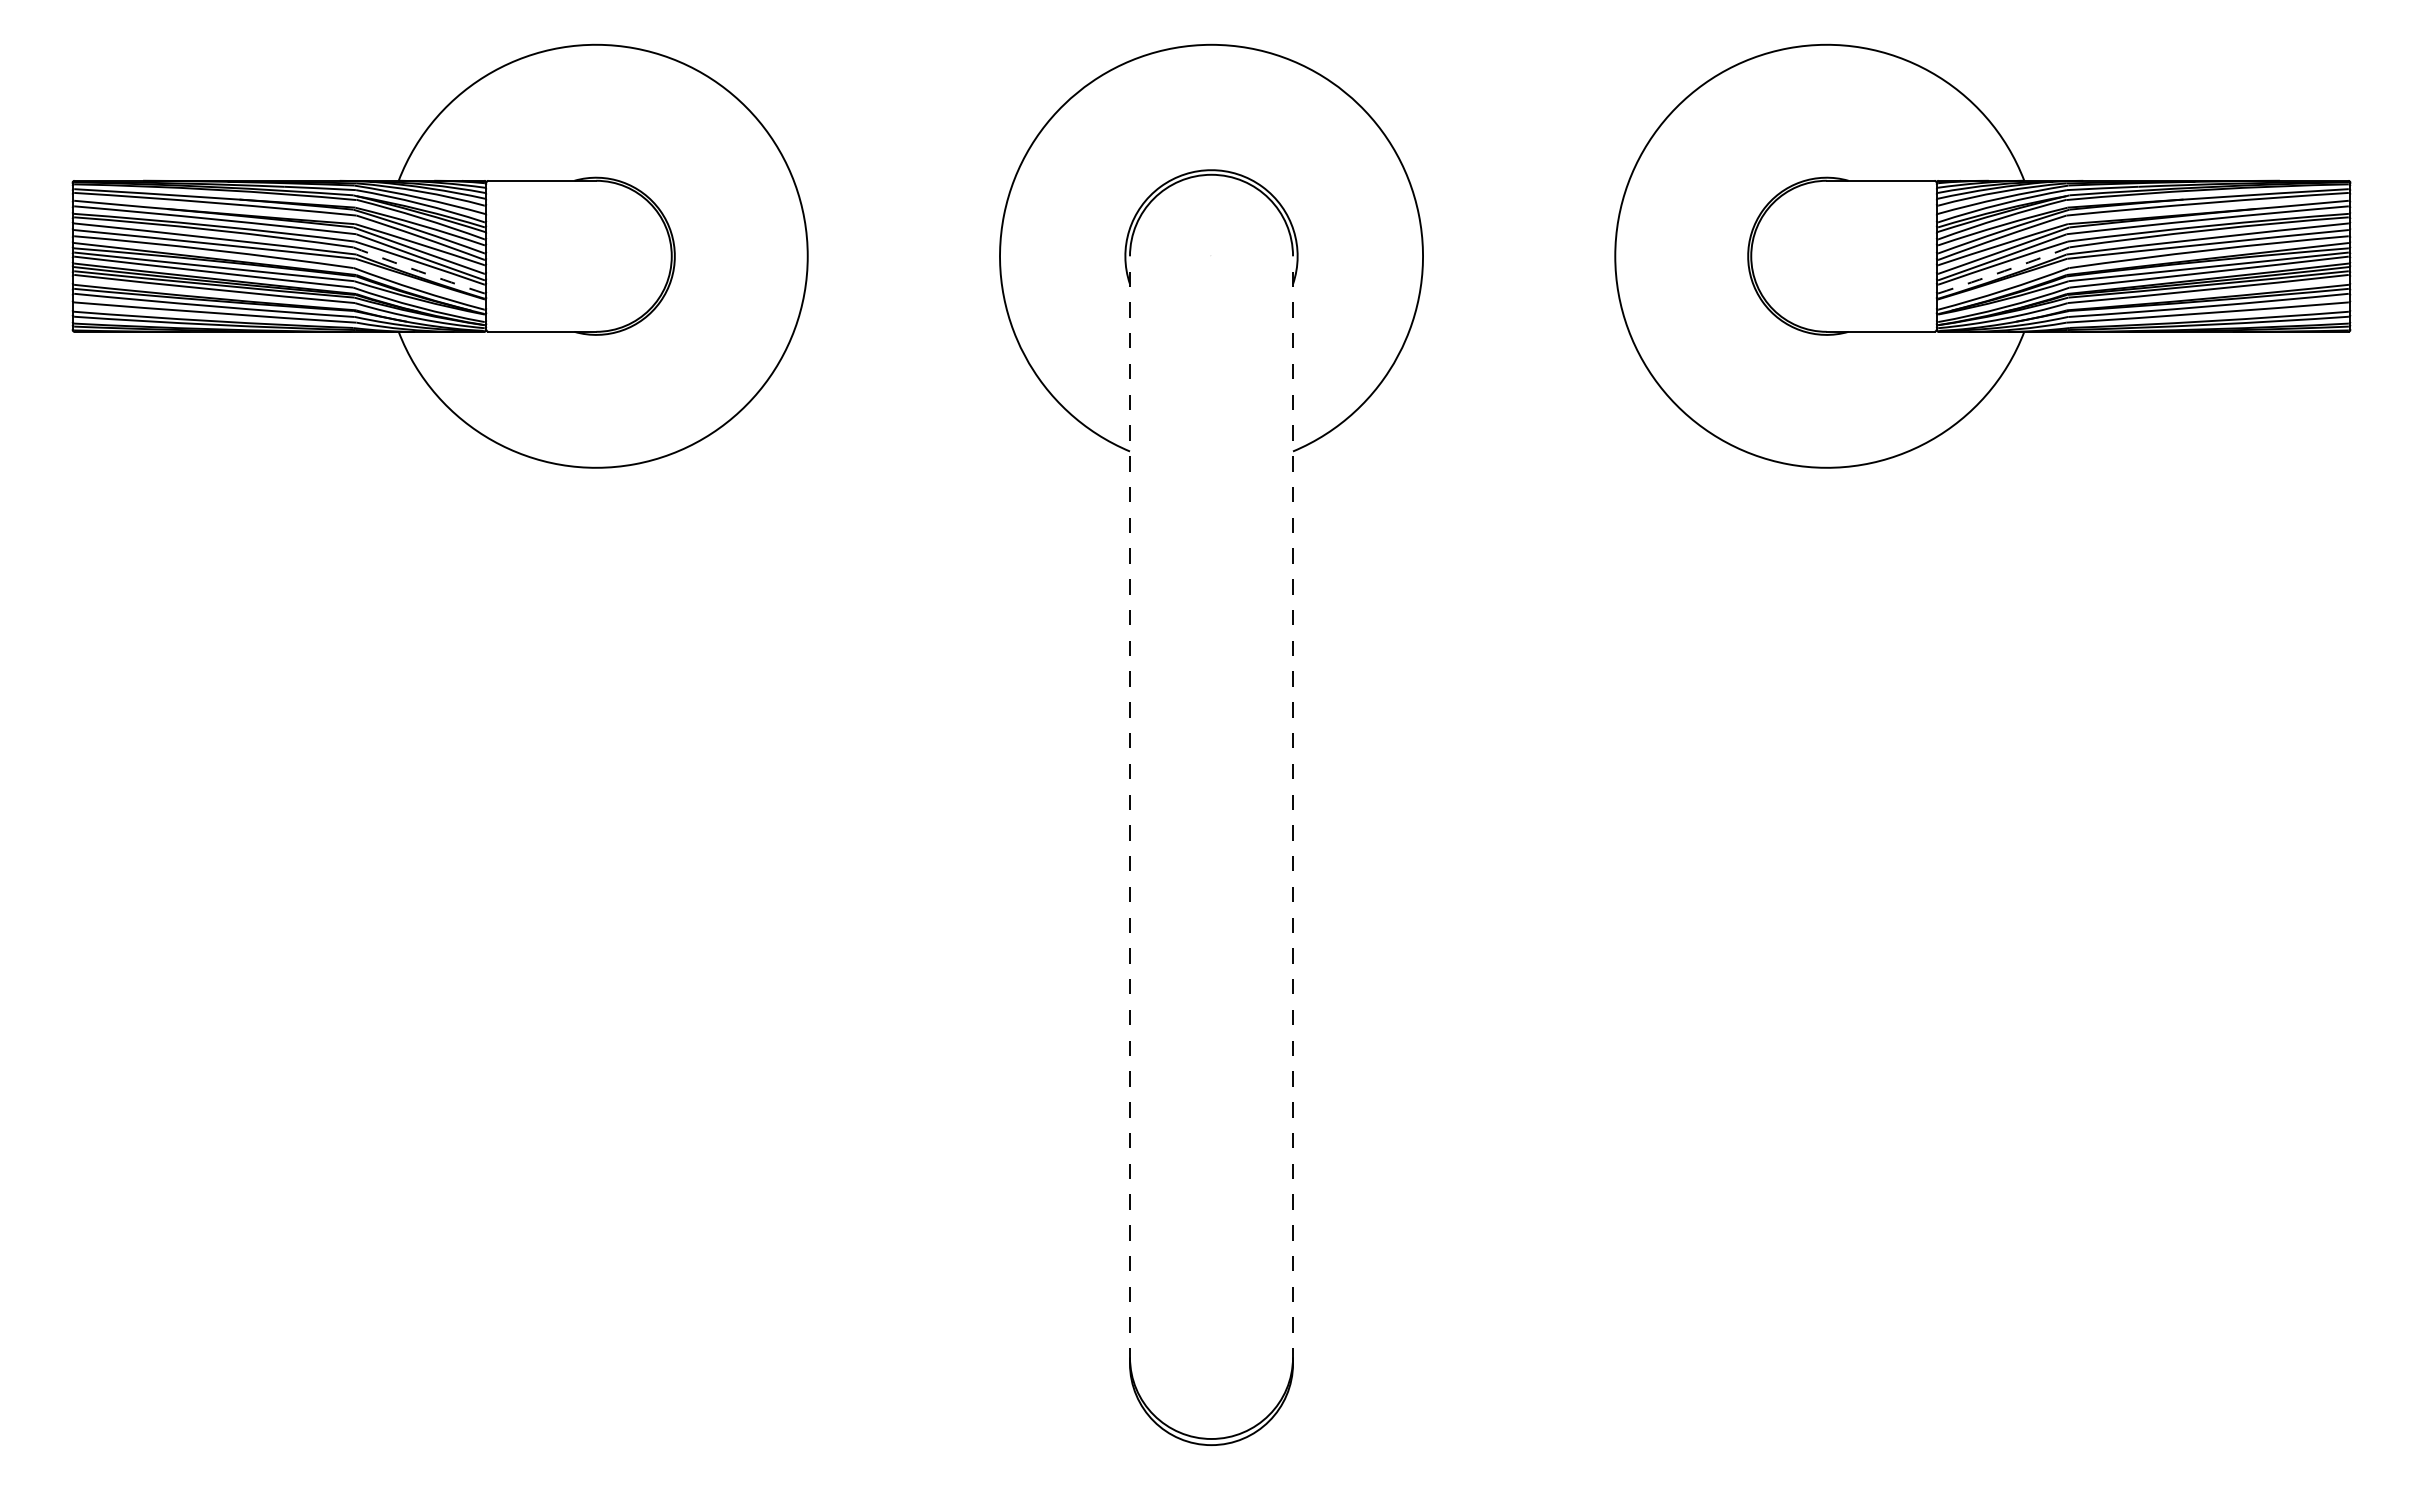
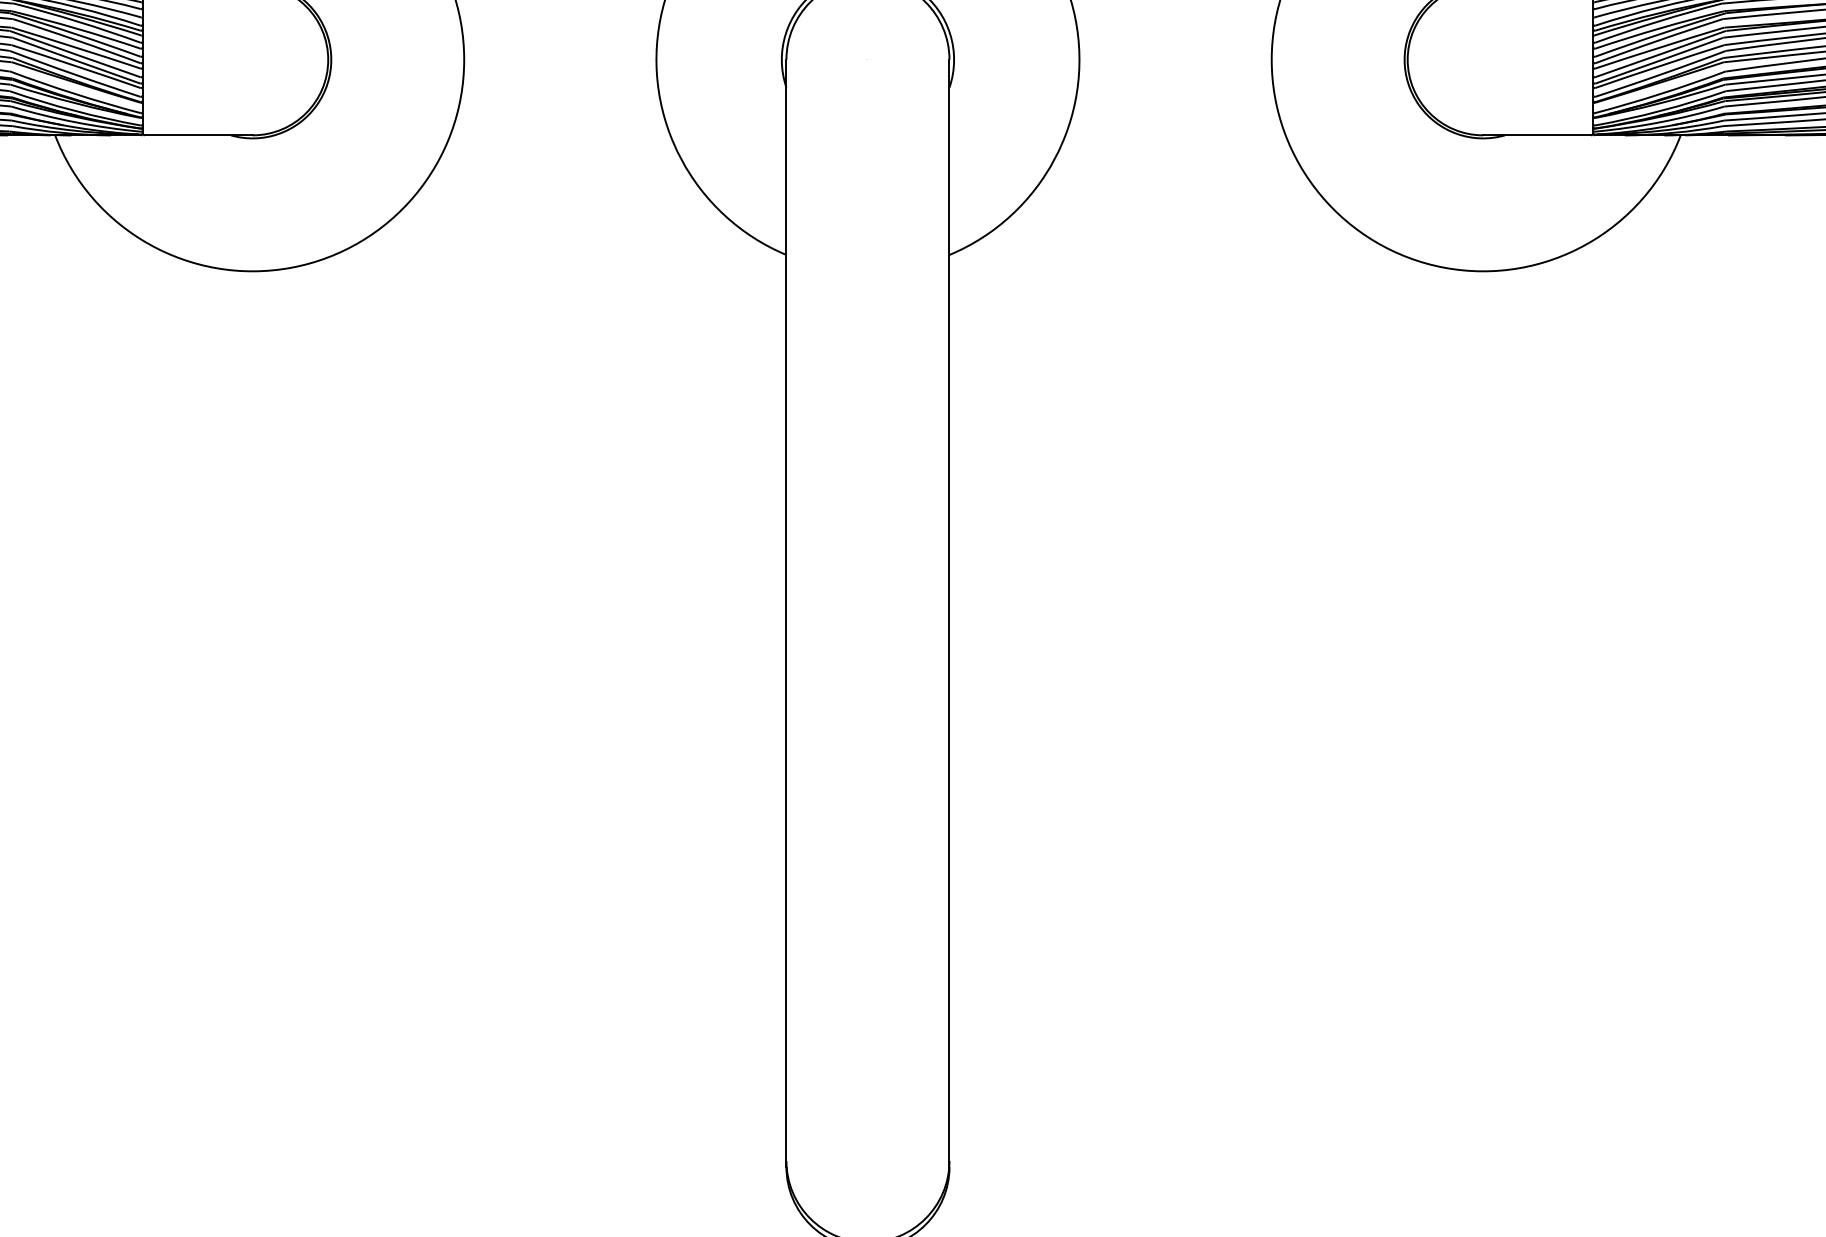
arc: (418, 271) -> (74, 75), dashed -> solid
arc: (2004, 271) -> (1660, 75), dashed -> solid
line: (1130, 809) -> (786, 613), dashed -> solid
line: (1293, 809) -> (949, 613), dashed -> solid

